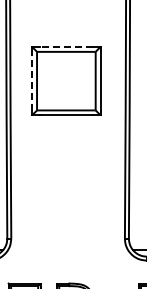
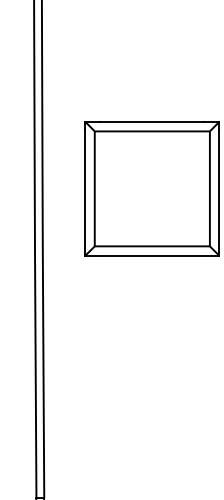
line: (65, 46) -> (150, 120), dashed -> solid
line: (32, 80) -> (85, 187), dashed -> solid

